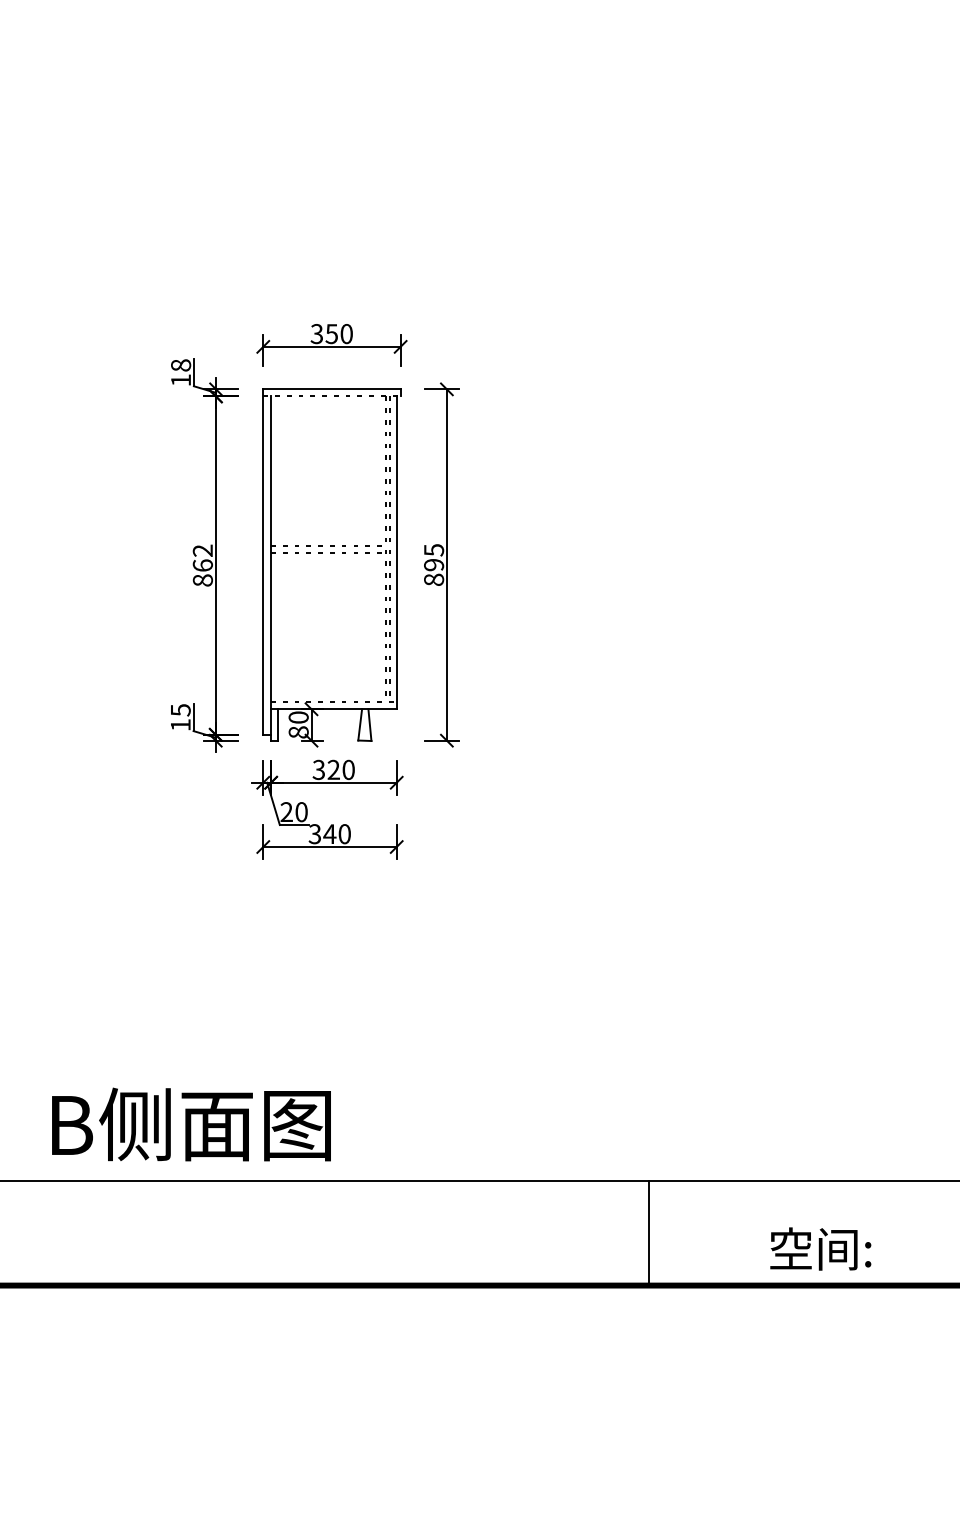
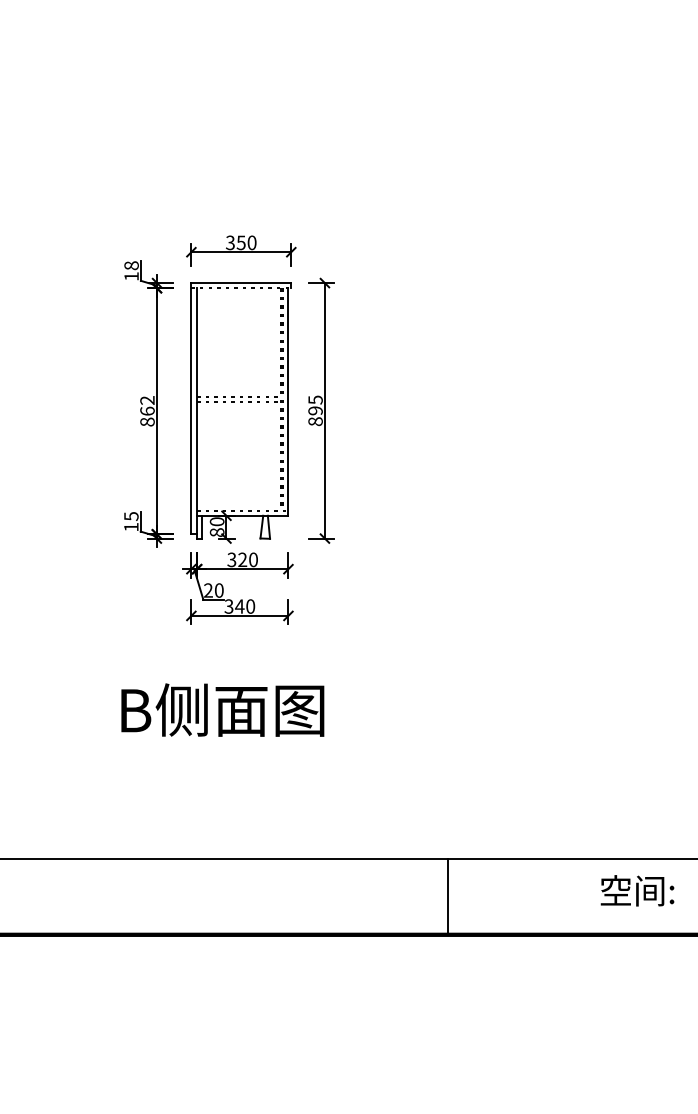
text: (191, 1124) -> (222, 710), moved
line: (648, 1232) -> (447, 896), moved
text: (820, 1248) -> (637, 890), moved

